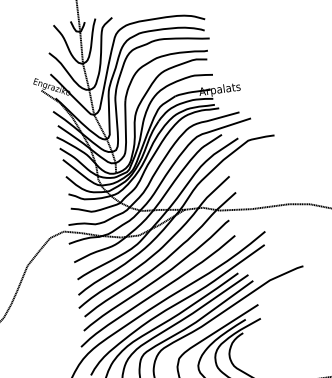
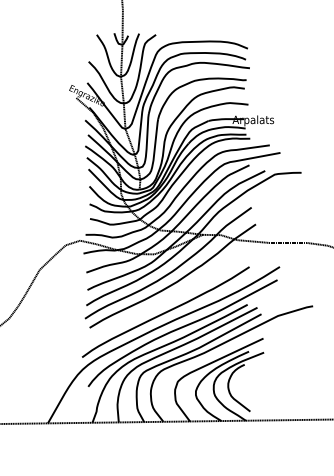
curve: (158, 277) -> (167, 298), removed

